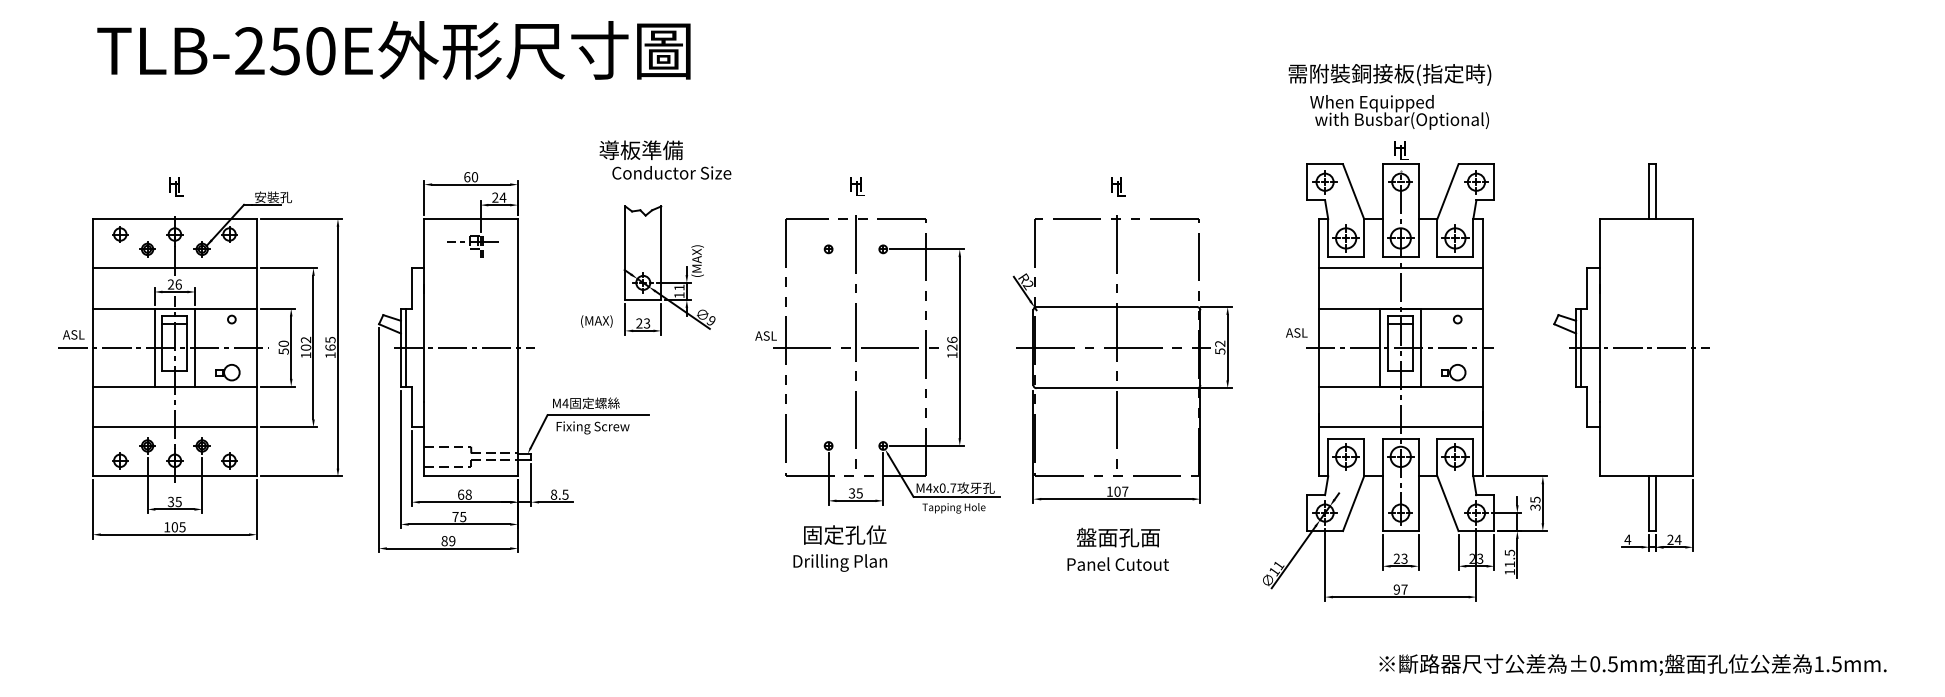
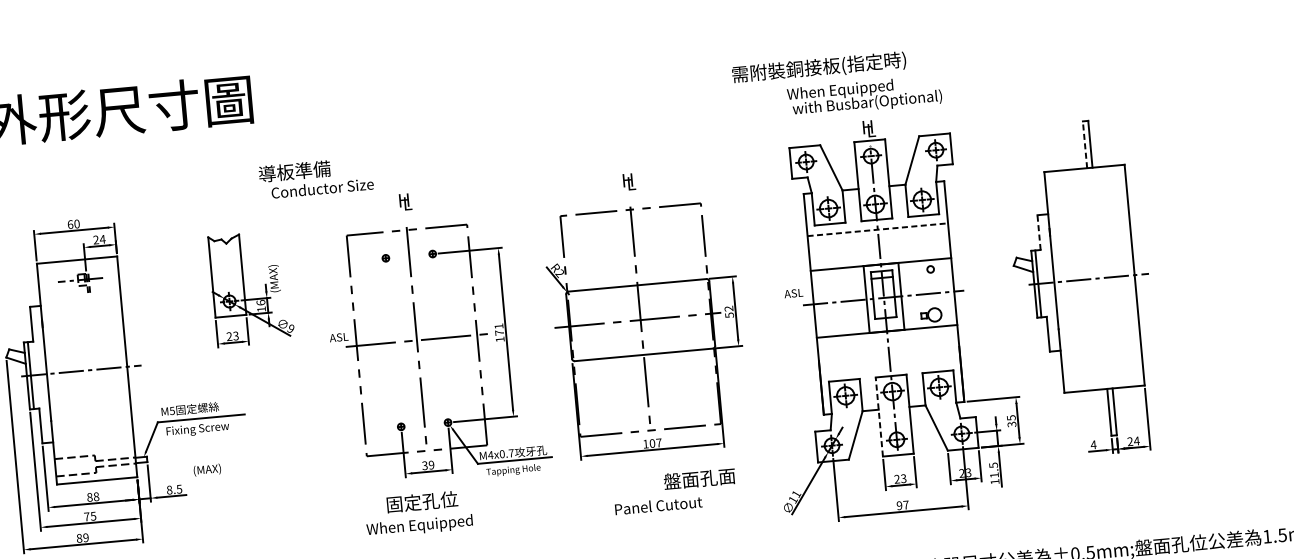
text: (1389, 74) -> (818, 67), moved
text: (665, 159) -> (316, 177), moved
line: (1649, 191) -> (1085, 144), solid -> dashed
line: (1400, 268) -> (877, 230), solid -> dashed
text: (679, 287) -> (261, 302), 11 -> 16
line: (1587, 287) -> (1039, 231), solid -> dashed
text: (596, 321) -> (207, 470), moved
text: (952, 343) -> (499, 329), 126 -> 171
text: (565, 403) -> (172, 410), M4 -> M5
line: (1400, 427) -> (890, 366), removed
line: (1382, 484) -> (879, 416), solid -> dashed
text: (859, 493) -> (431, 465), 35 -> 39
text: (461, 494) -> (90, 497), 68 -> 88
text: (1118, 537) -> (699, 478), moved
text: (839, 562) -> (419, 525), Drilling Plan -> When Equipped

